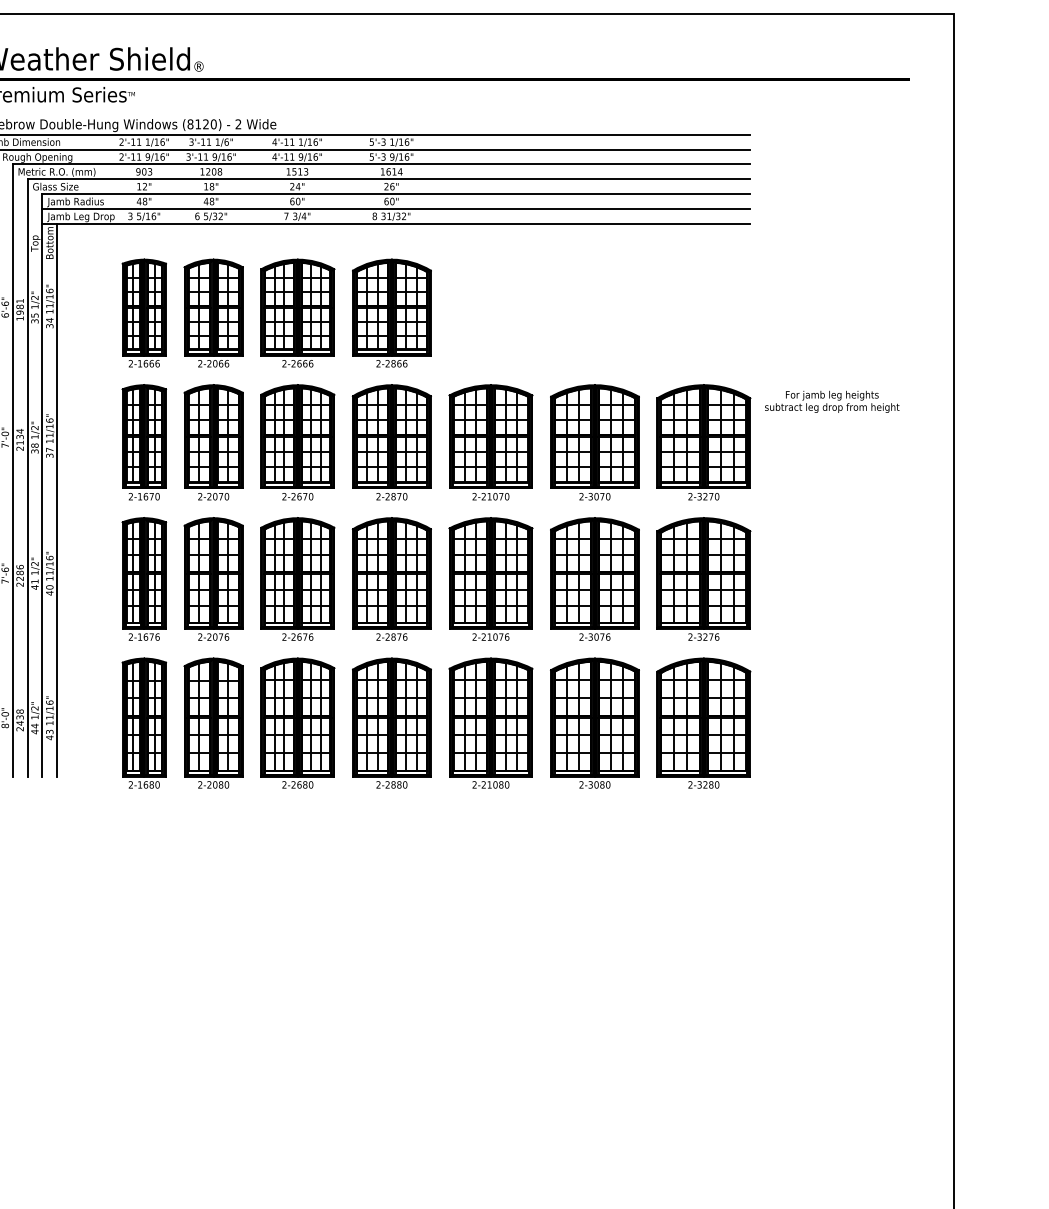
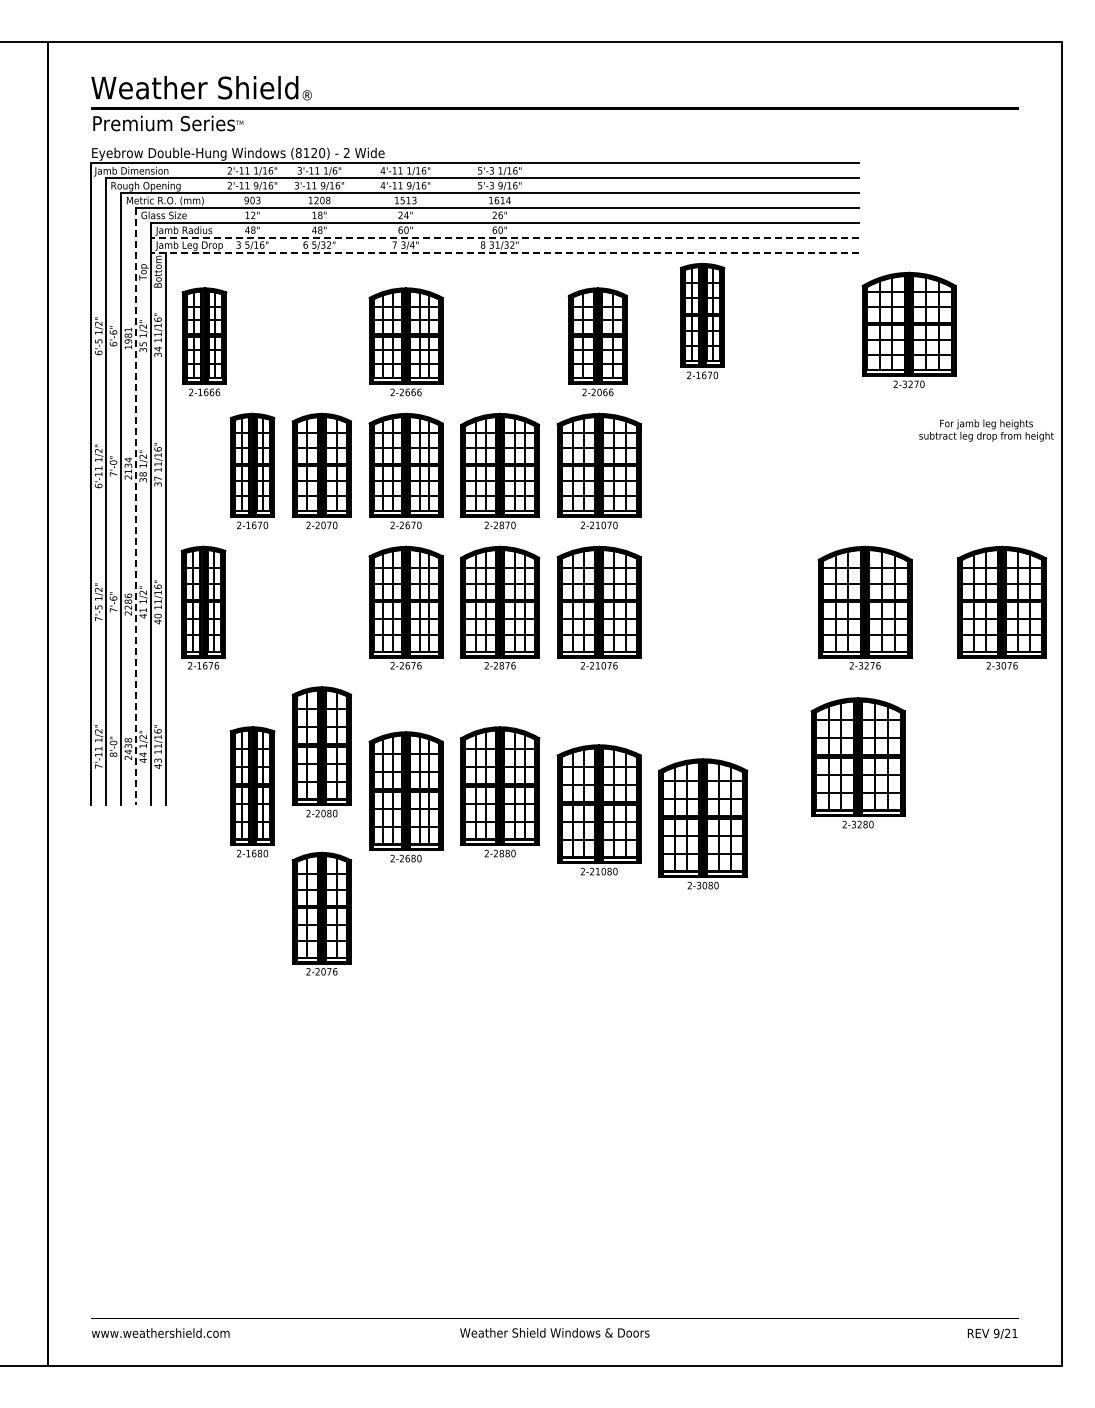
line: (396, 208) -> (504, 237), solid -> dashed
line: (396, 223) -> (504, 252), solid -> dashed
part: (594, 291) -> (702, 320), added
part: (144, 312) -> (204, 341), moved
part: (213, 312) -> (597, 341), moved
part: (392, 312) -> (500, 341), removed
text: (832, 401) -> (986, 430), moved
part: (595, 441) -> (703, 470), removed
part: (703, 441) -> (908, 329), moved
line: (27, 477) -> (135, 506), solid -> dashed
part: (144, 578) -> (203, 607), moved
part: (213, 578) -> (321, 913), moved
part: (595, 578) -> (1002, 607), moved
part: (703, 578) -> (864, 607), moved
part: (144, 722) -> (252, 791), moved
part: (297, 722) -> (405, 796), moved
part: (392, 722) -> (500, 791), moved
part: (490, 722) -> (598, 809), moved
part: (595, 722) -> (703, 823), moved
part: (703, 722) -> (857, 762), moved

